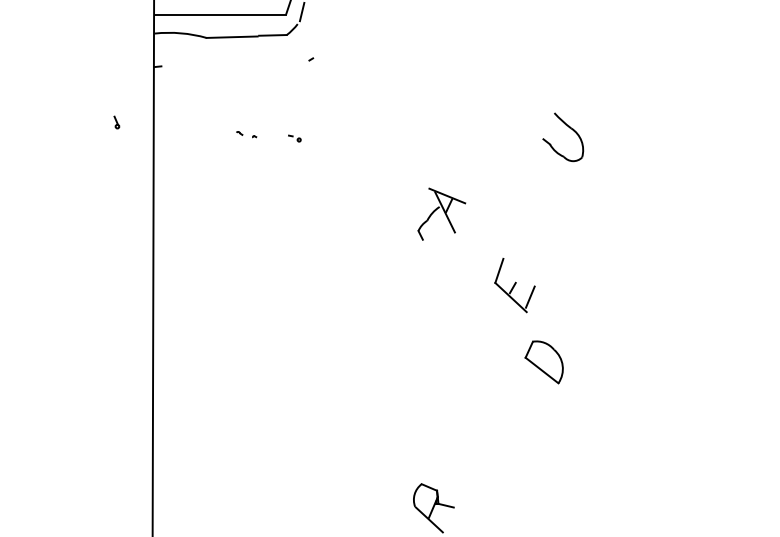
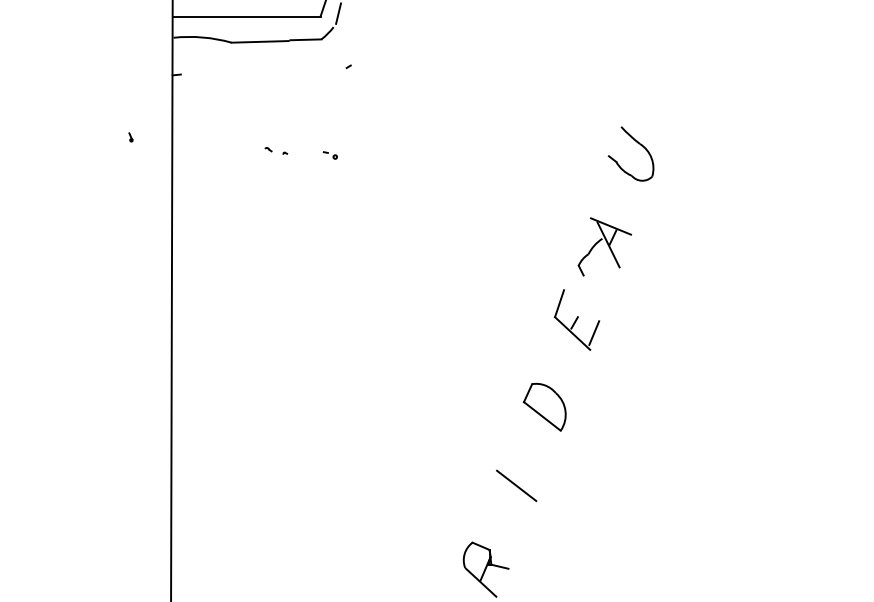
part: (116, 122) -> (130, 137), size x0.62
part: (441, 213) -> (604, 246), moved
part: (543, 362) -> (543, 407), moved
line: (460, 433) -> (515, 485), added

